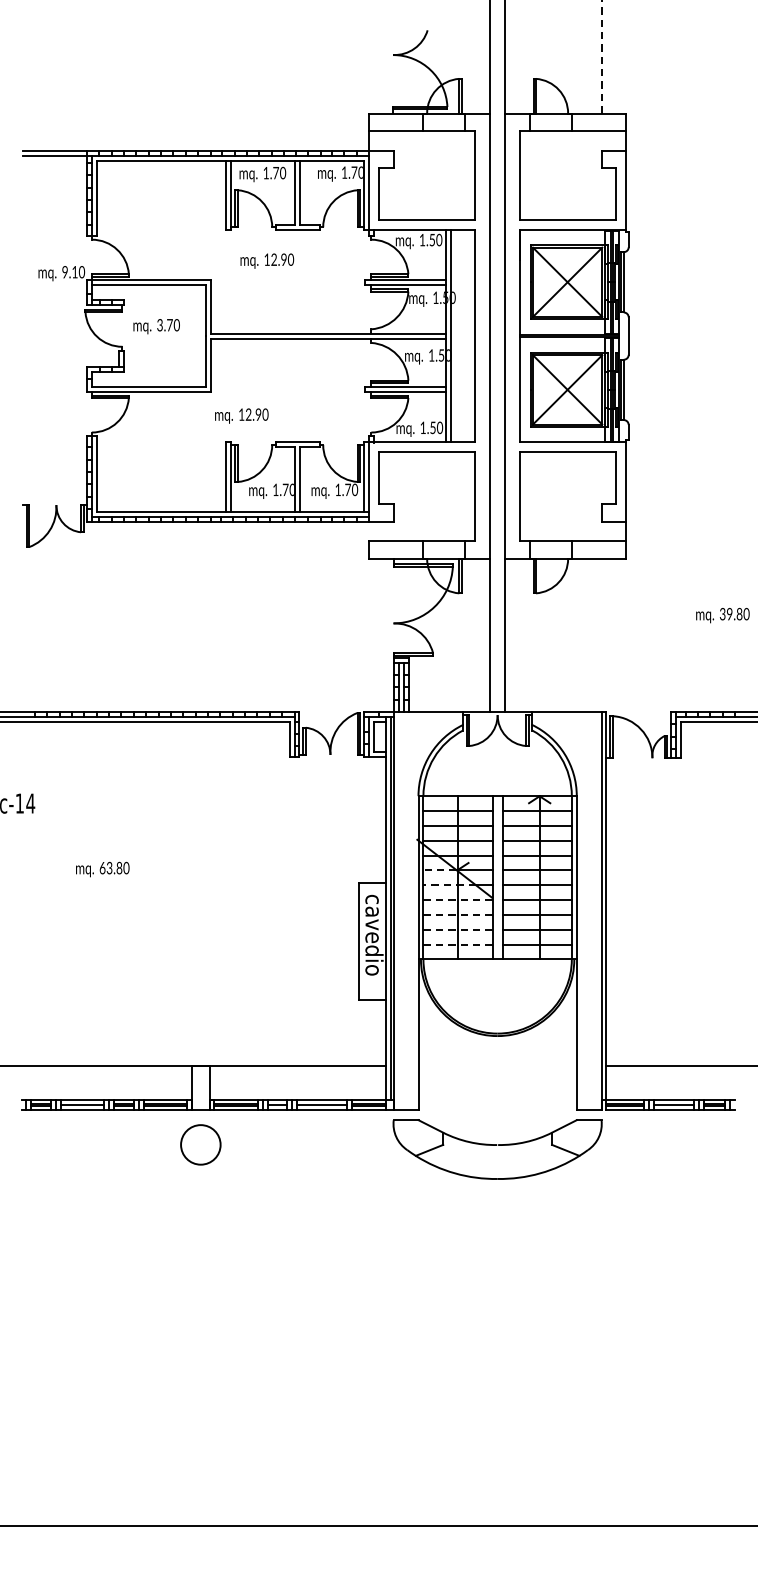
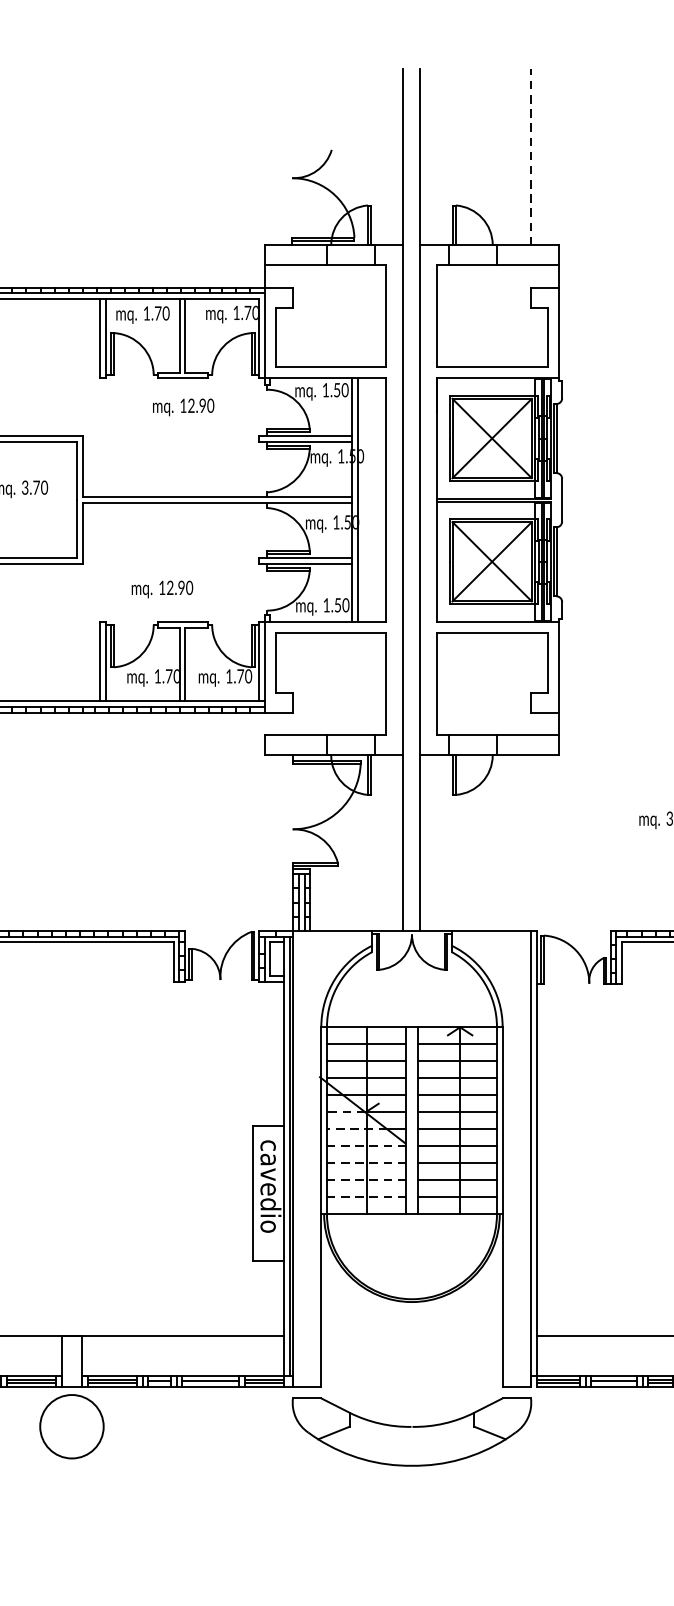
text: (267, 260) -> (183, 406), moved
text: (241, 415) -> (162, 588), moved
circle: (200, 1144) -> (71, 1426), size x1.4

